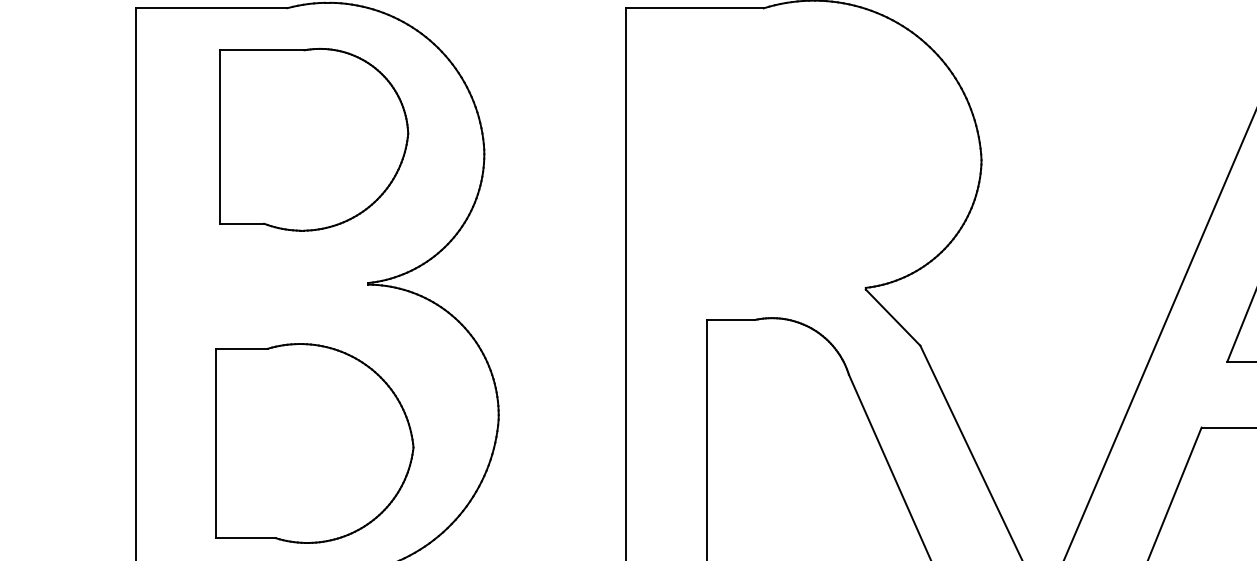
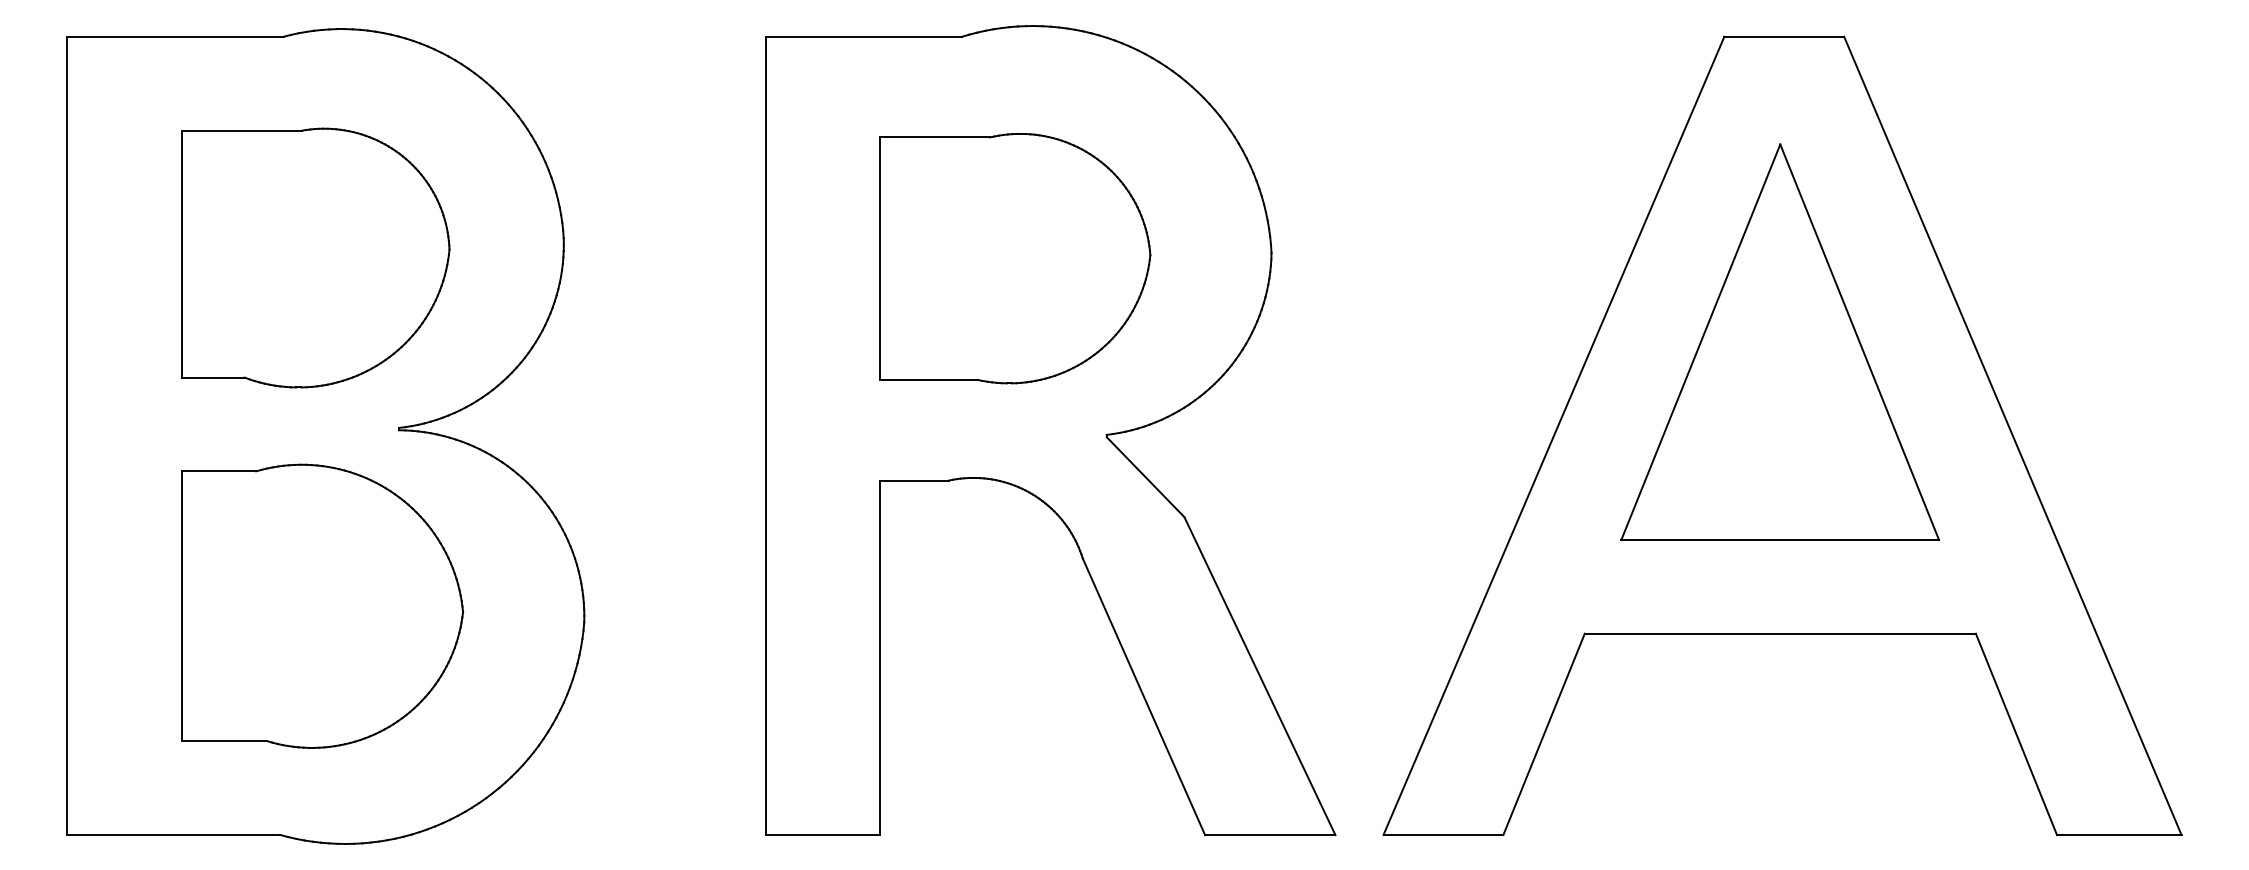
part: (314, 139) -> (315, 257), moved
part: (801, 163) -> (1015, 258), added
part: (314, 442) -> (322, 605), moved

